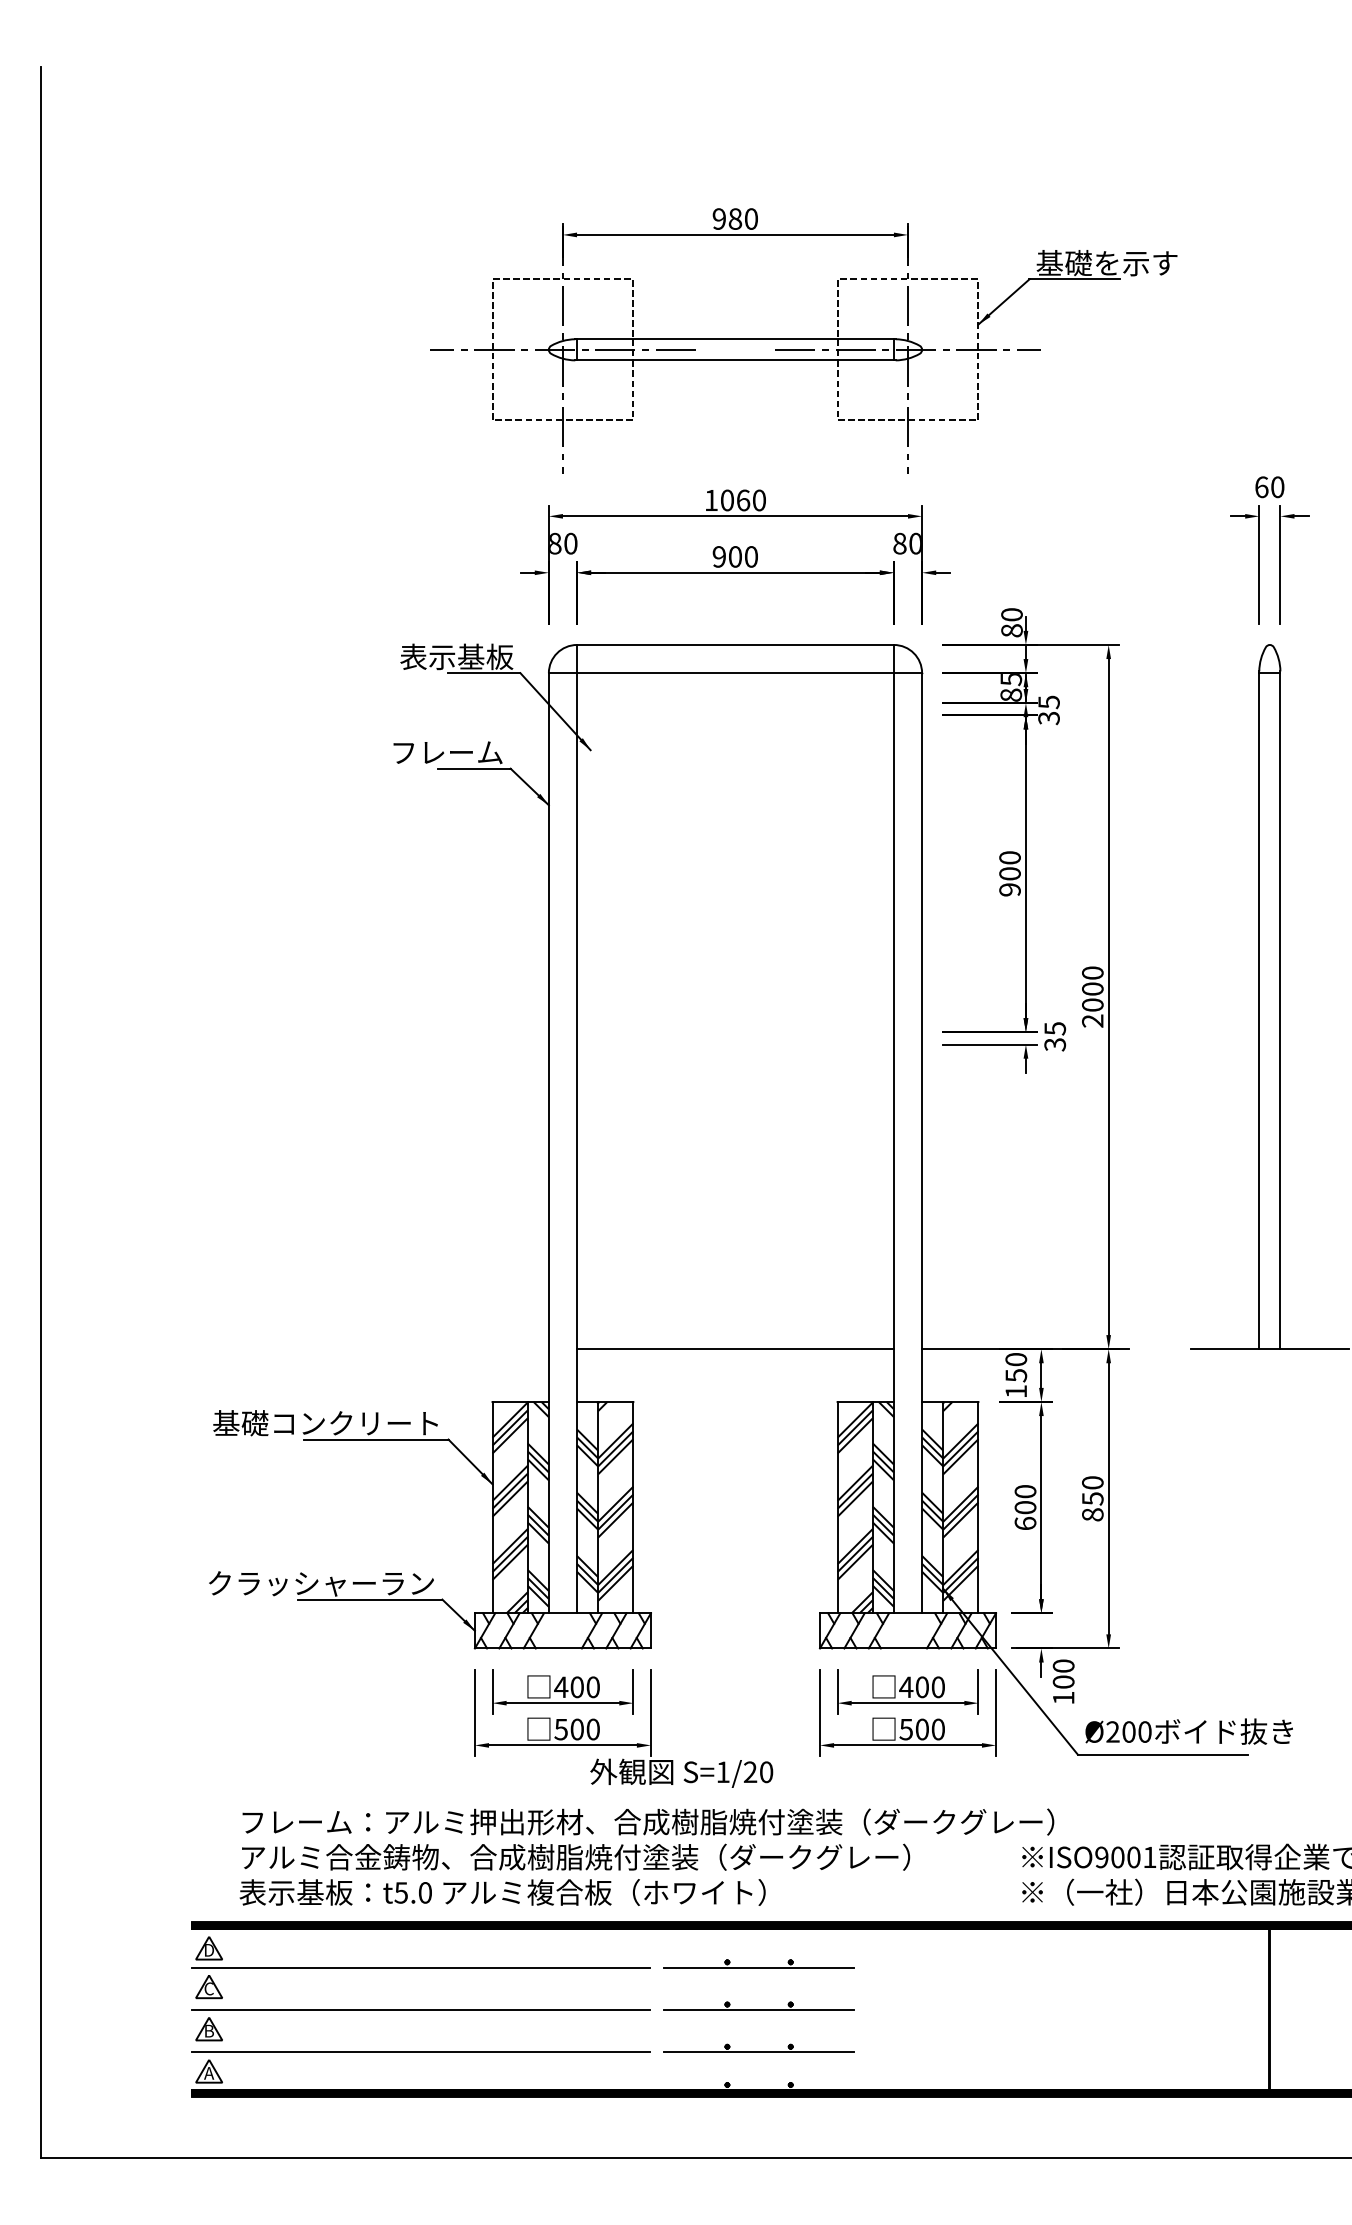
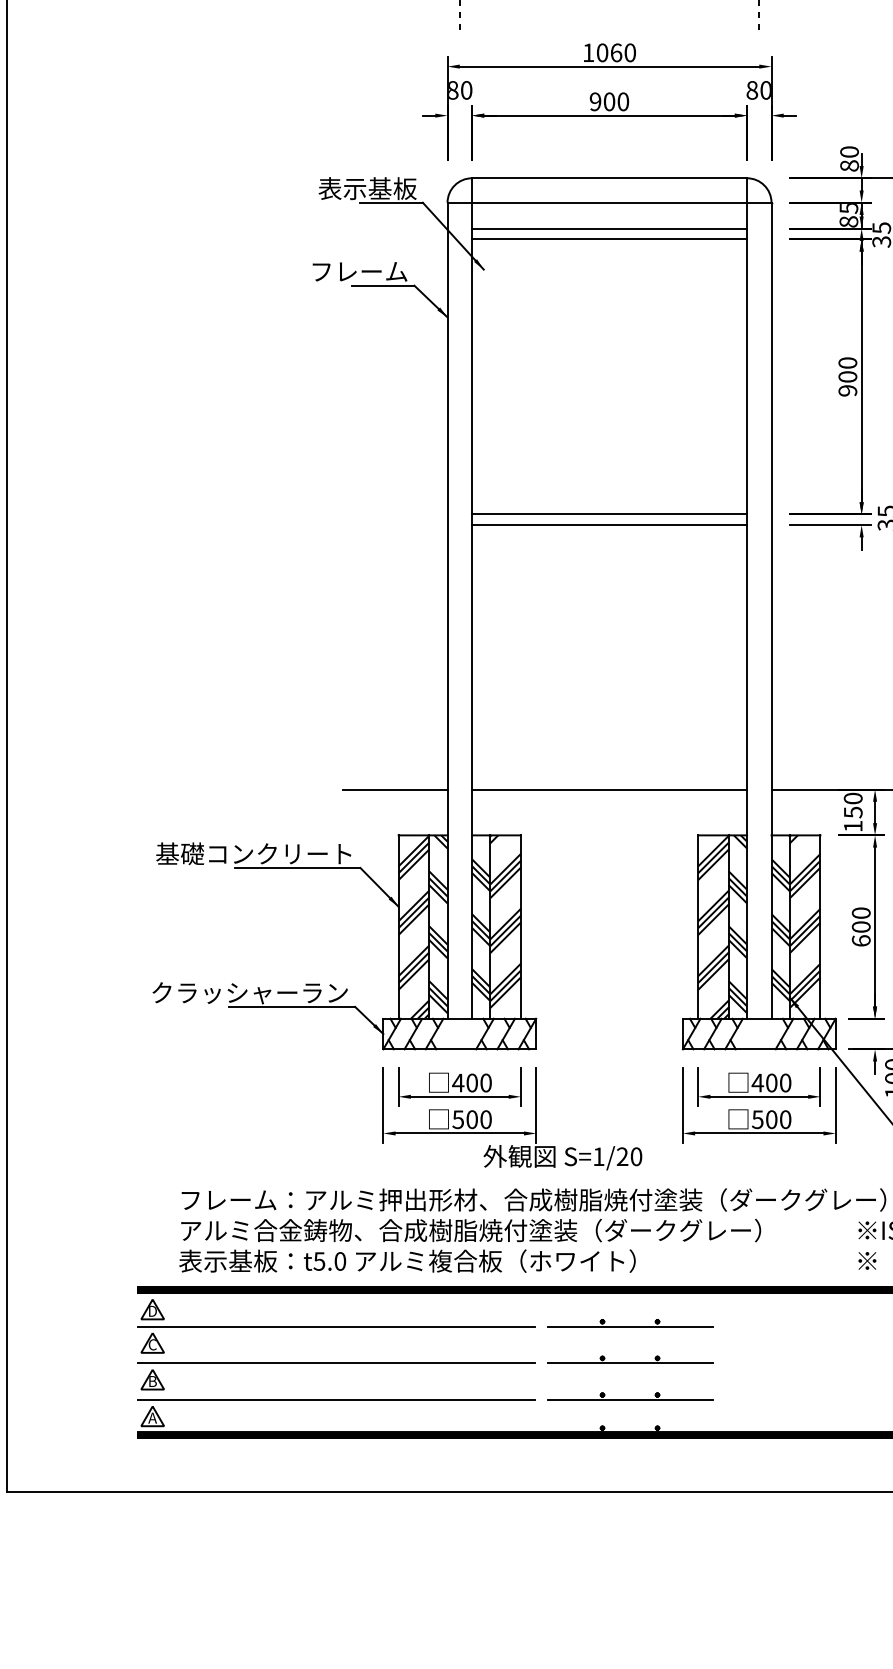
line: (735, 703) -> (609, 229), added
line: (735, 715) -> (609, 239), added
line: (735, 1032) -> (609, 514), added
line: (735, 1044) -> (609, 525), added
line: (488, 1349) -> (395, 789), added

